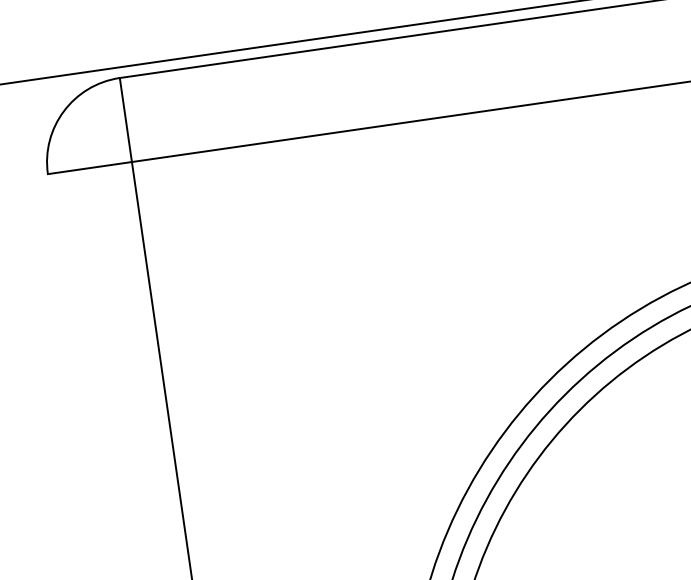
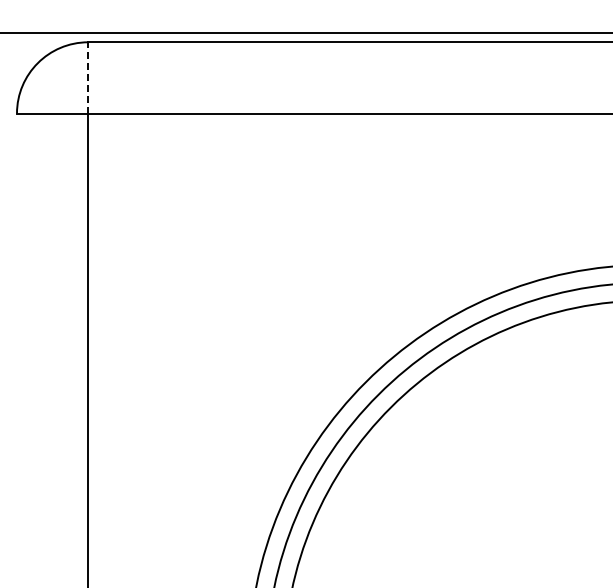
line: (126, 119) -> (88, 77), solid -> dashed

